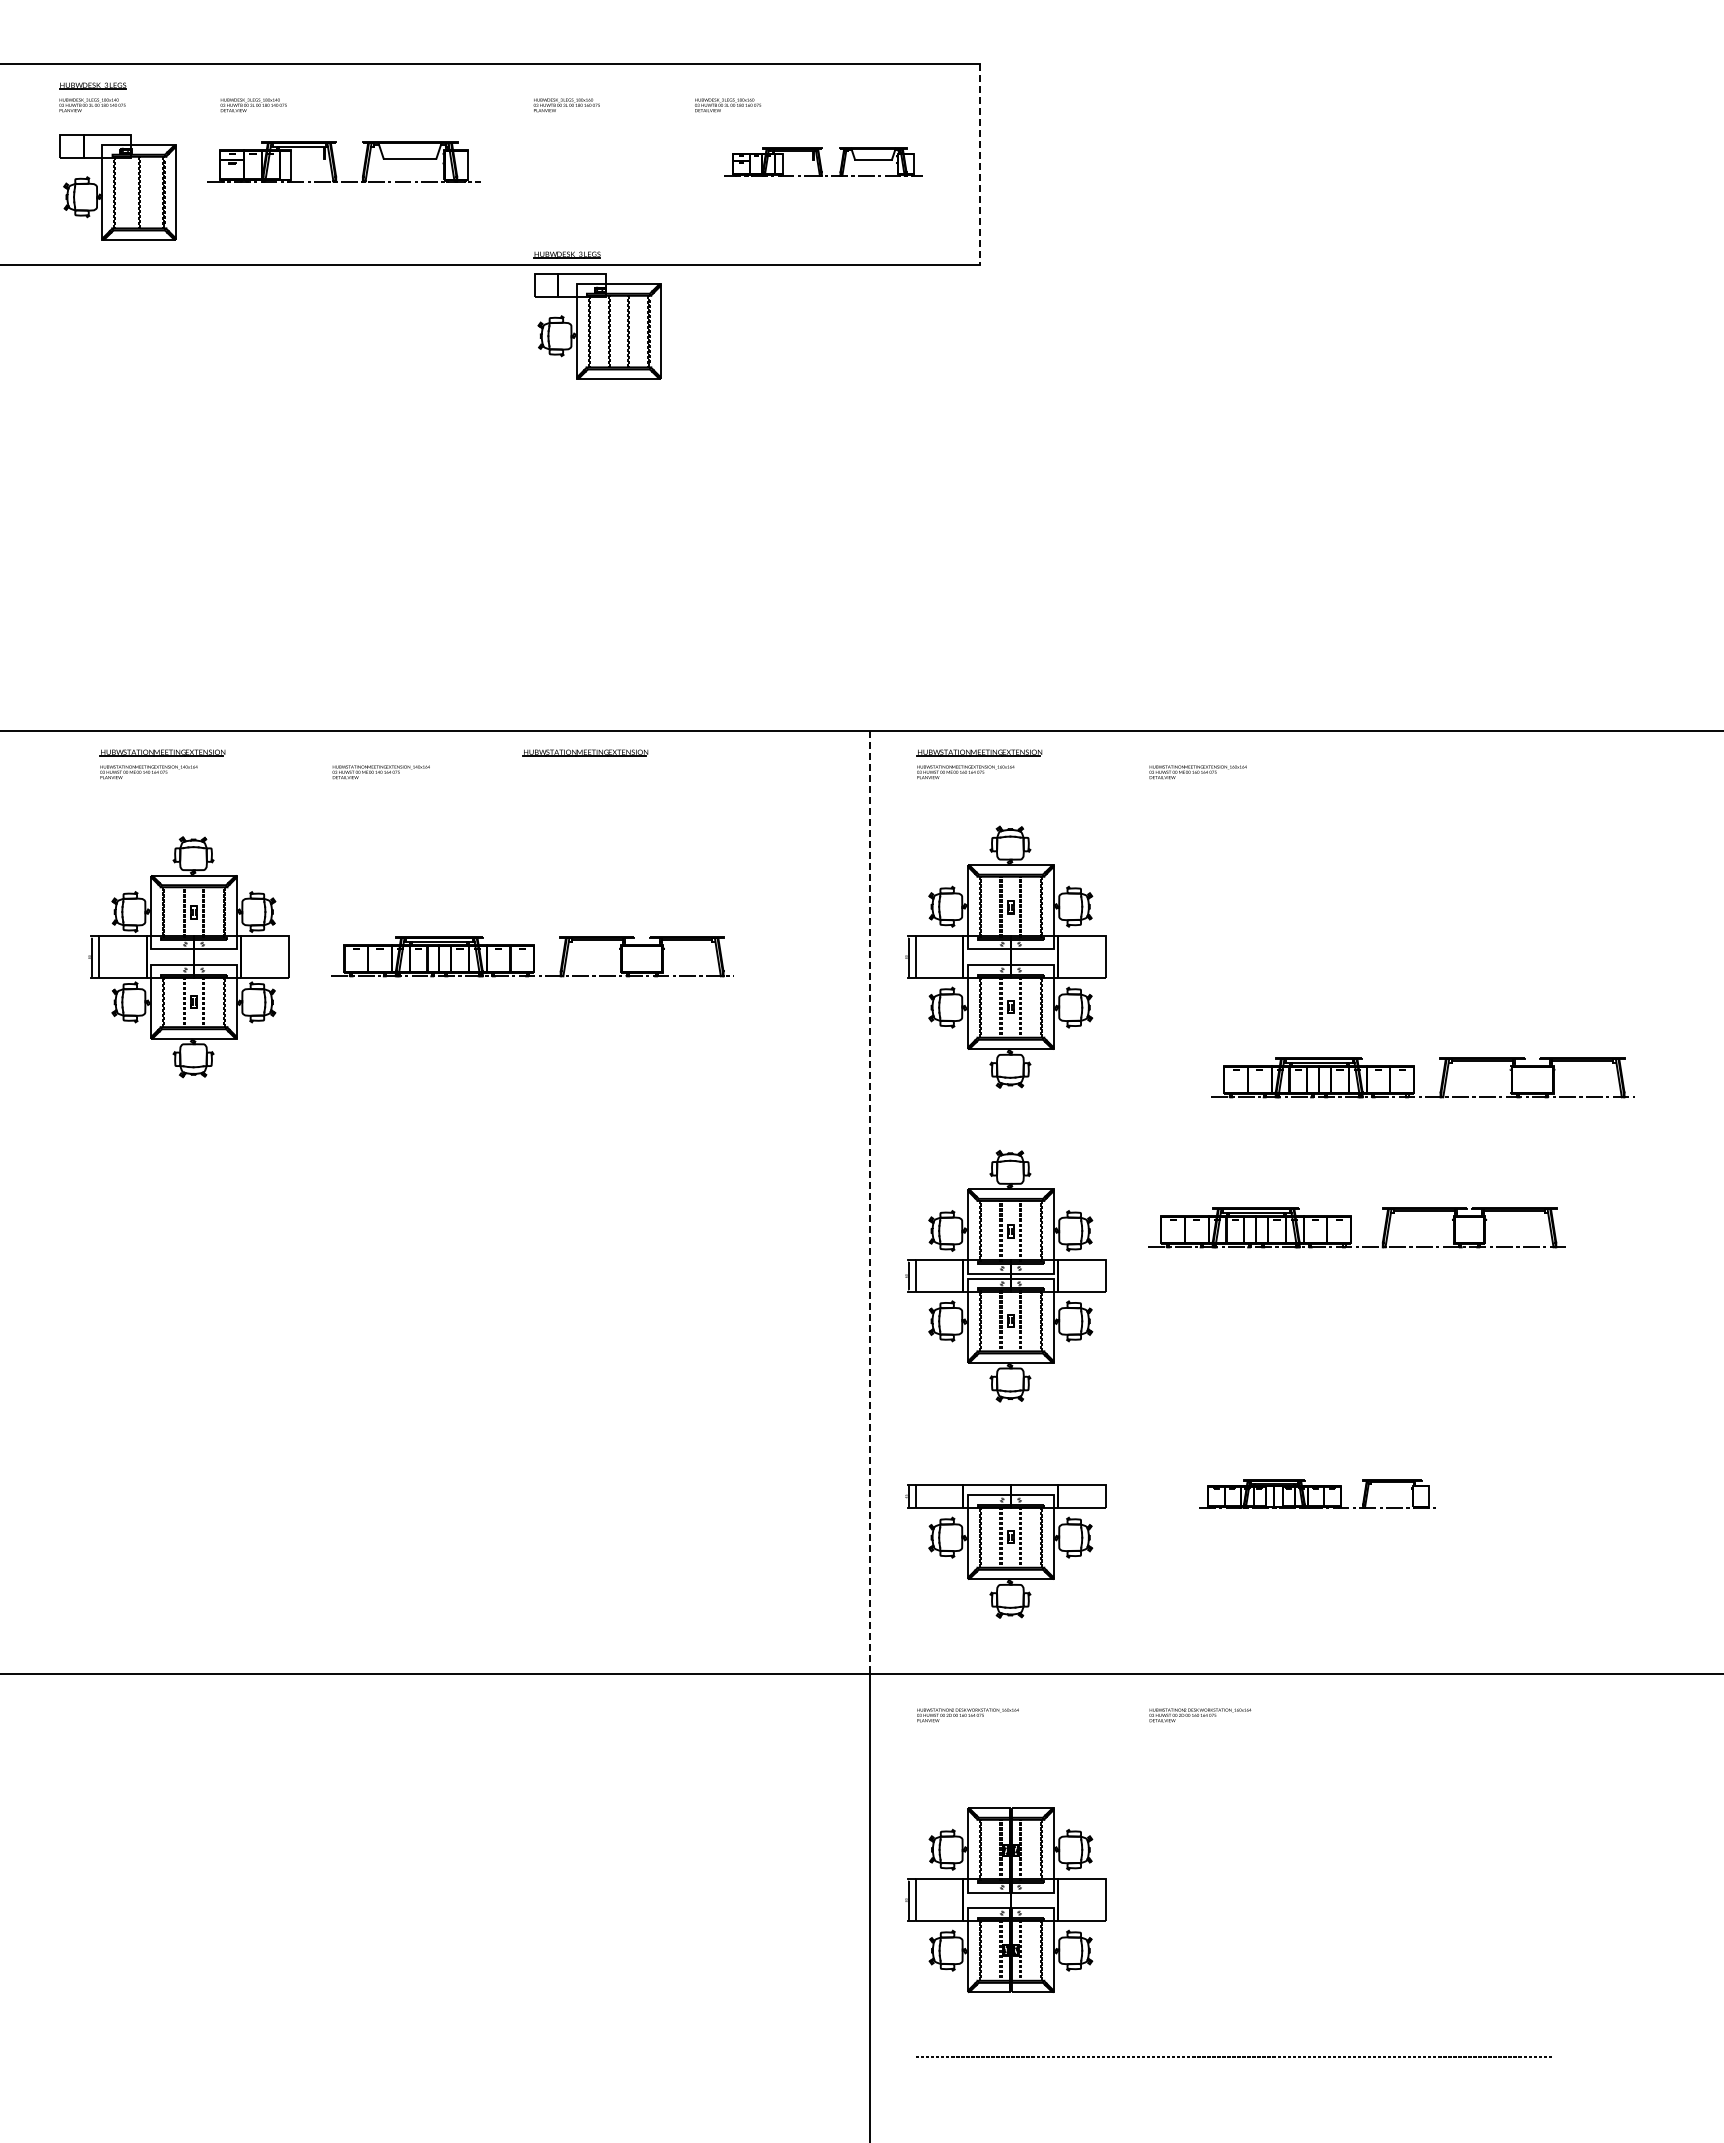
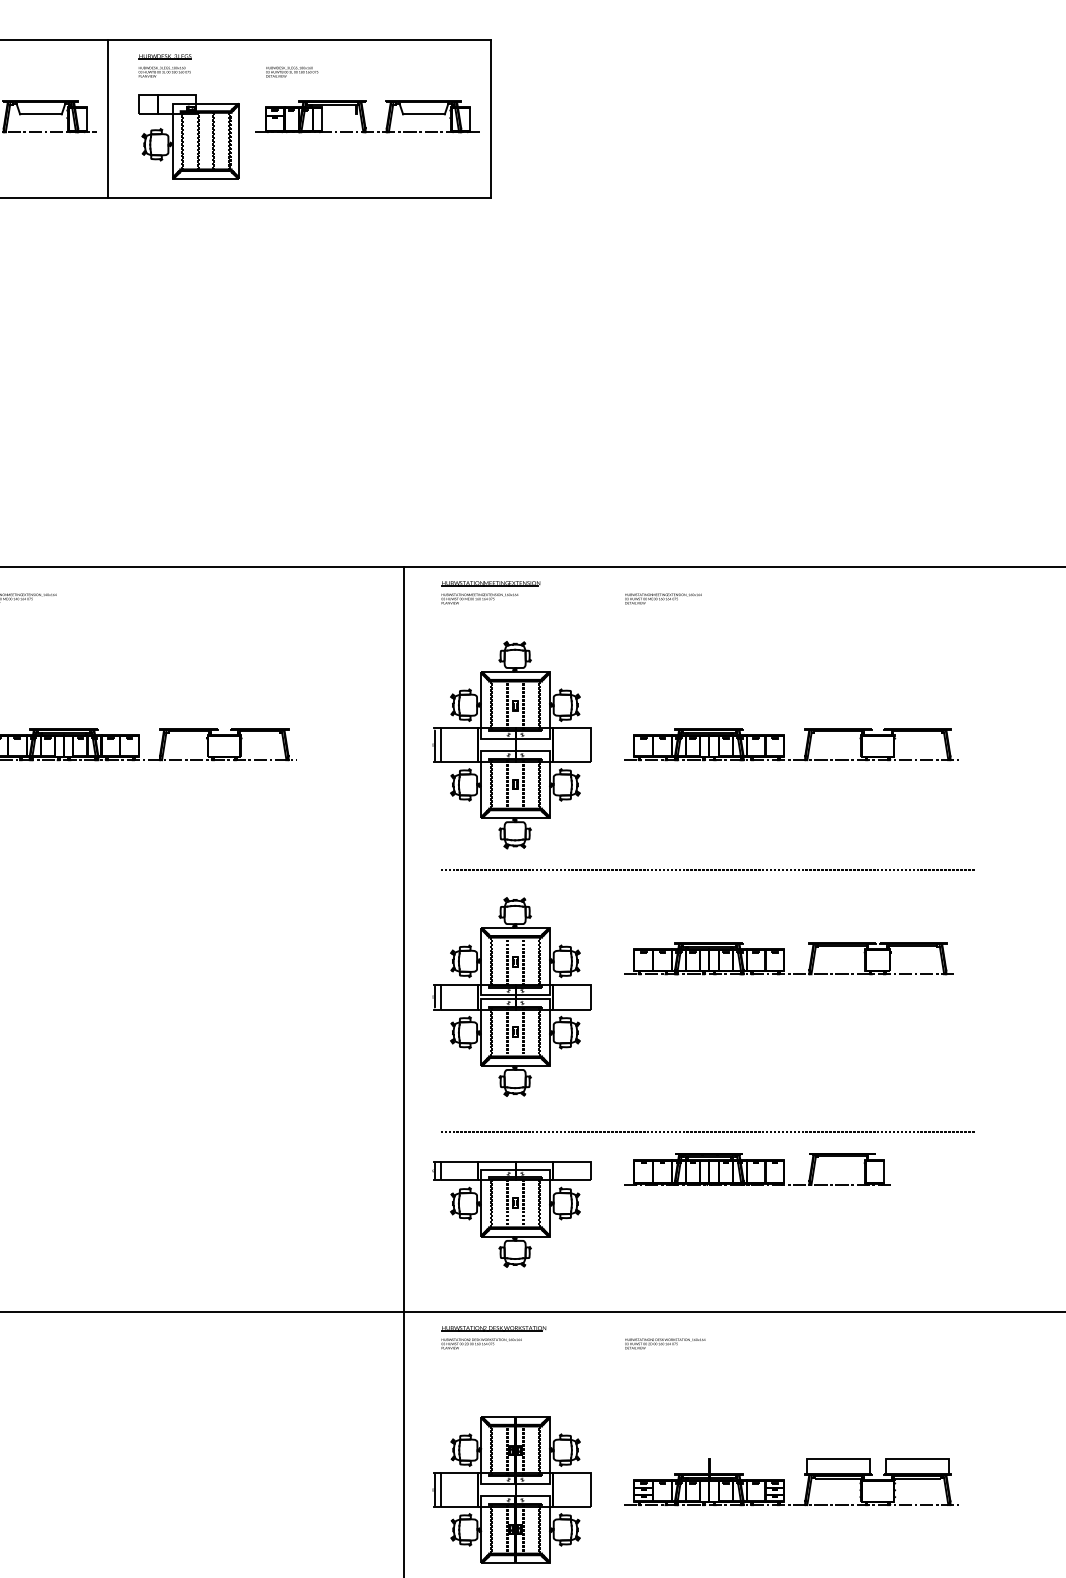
part: (823, 161) -> (367, 116), size x1.43
line: (495, 164) -> (108, 118), added
line: (980, 165) -> (491, 119), dashed -> solid
part: (566, 254) -> (164, 56), moved
part: (597, 326) -> (189, 137), moved
part: (585, 752) -> (179, 583), removed
part: (1414, 1077) -> (784, 744), moved
line: (1254, 1115) -> (707, 870), added
line: (870, 1202) -> (404, 938), dashed -> solid
line: (1254, 1447) -> (707, 1132), added
part: (1316, 1493) -> (756, 1168), size x1.43
part: (982, 1695) -> (493, 1328), added
part: (1351, 1890) -> (784, 1482), added

